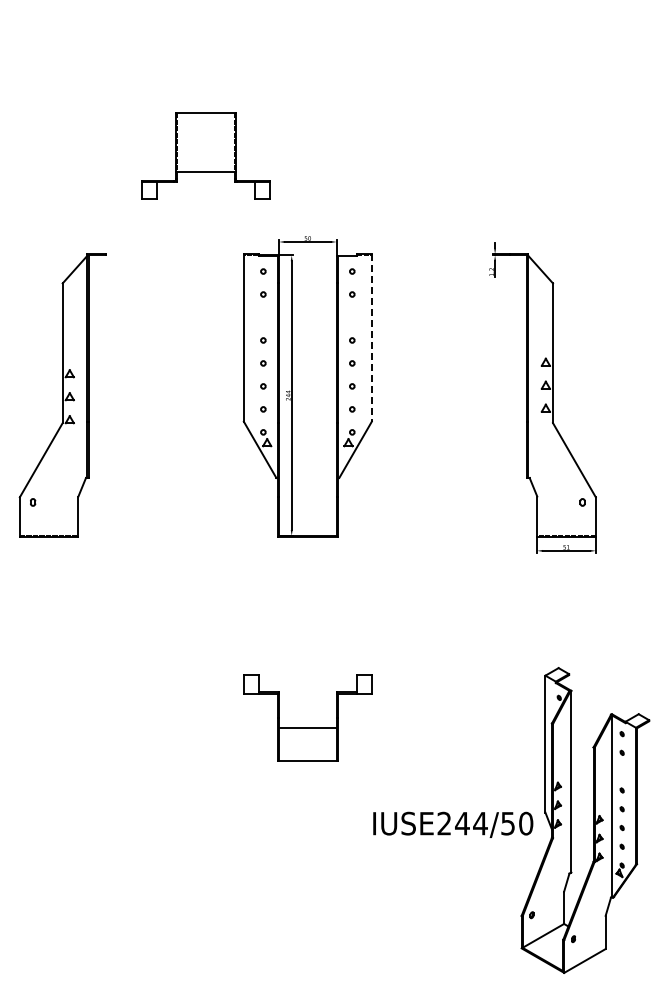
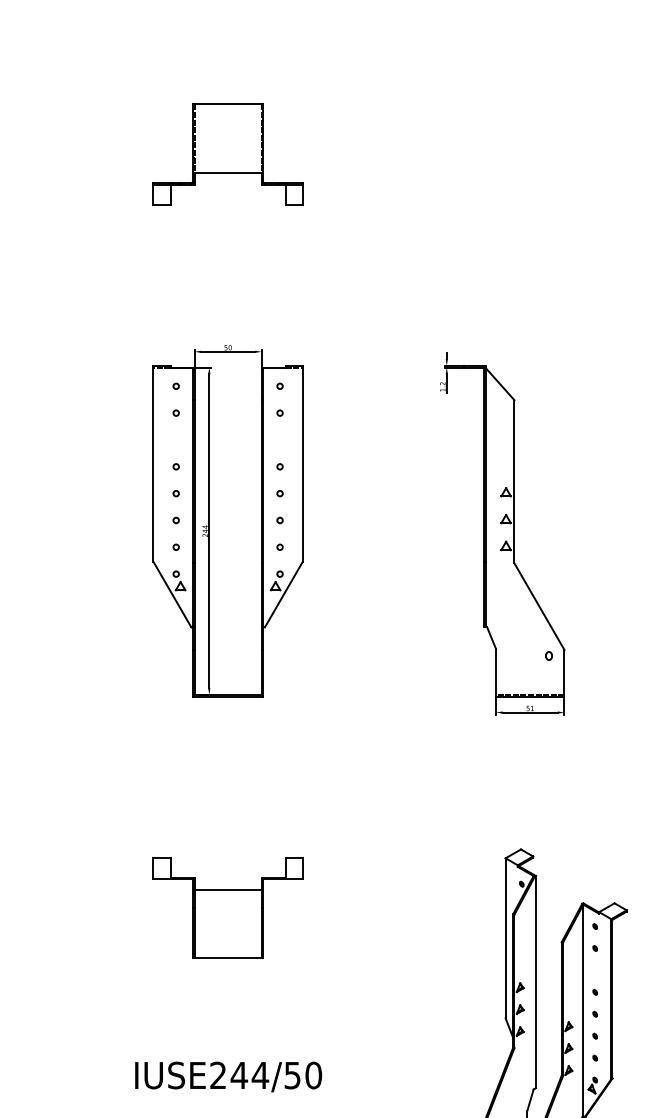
part: (205, 155) -> (227, 153), moved
line: (371, 337) -> (302, 463), dashed -> solid
line: (307, 727) -> (227, 889), moved
text: (453, 824) -> (228, 1076), moved

